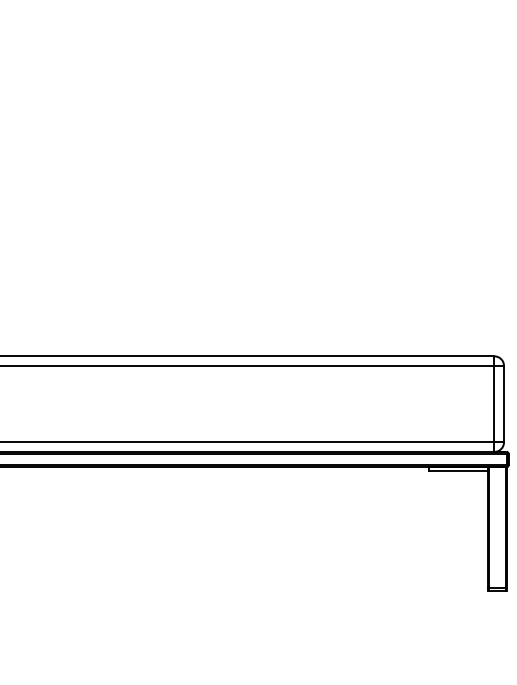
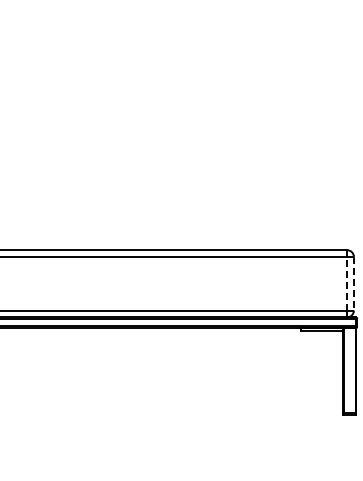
line: (494, 403) -> (347, 283), solid -> dashed
line: (503, 403) -> (353, 283), solid -> dashed

